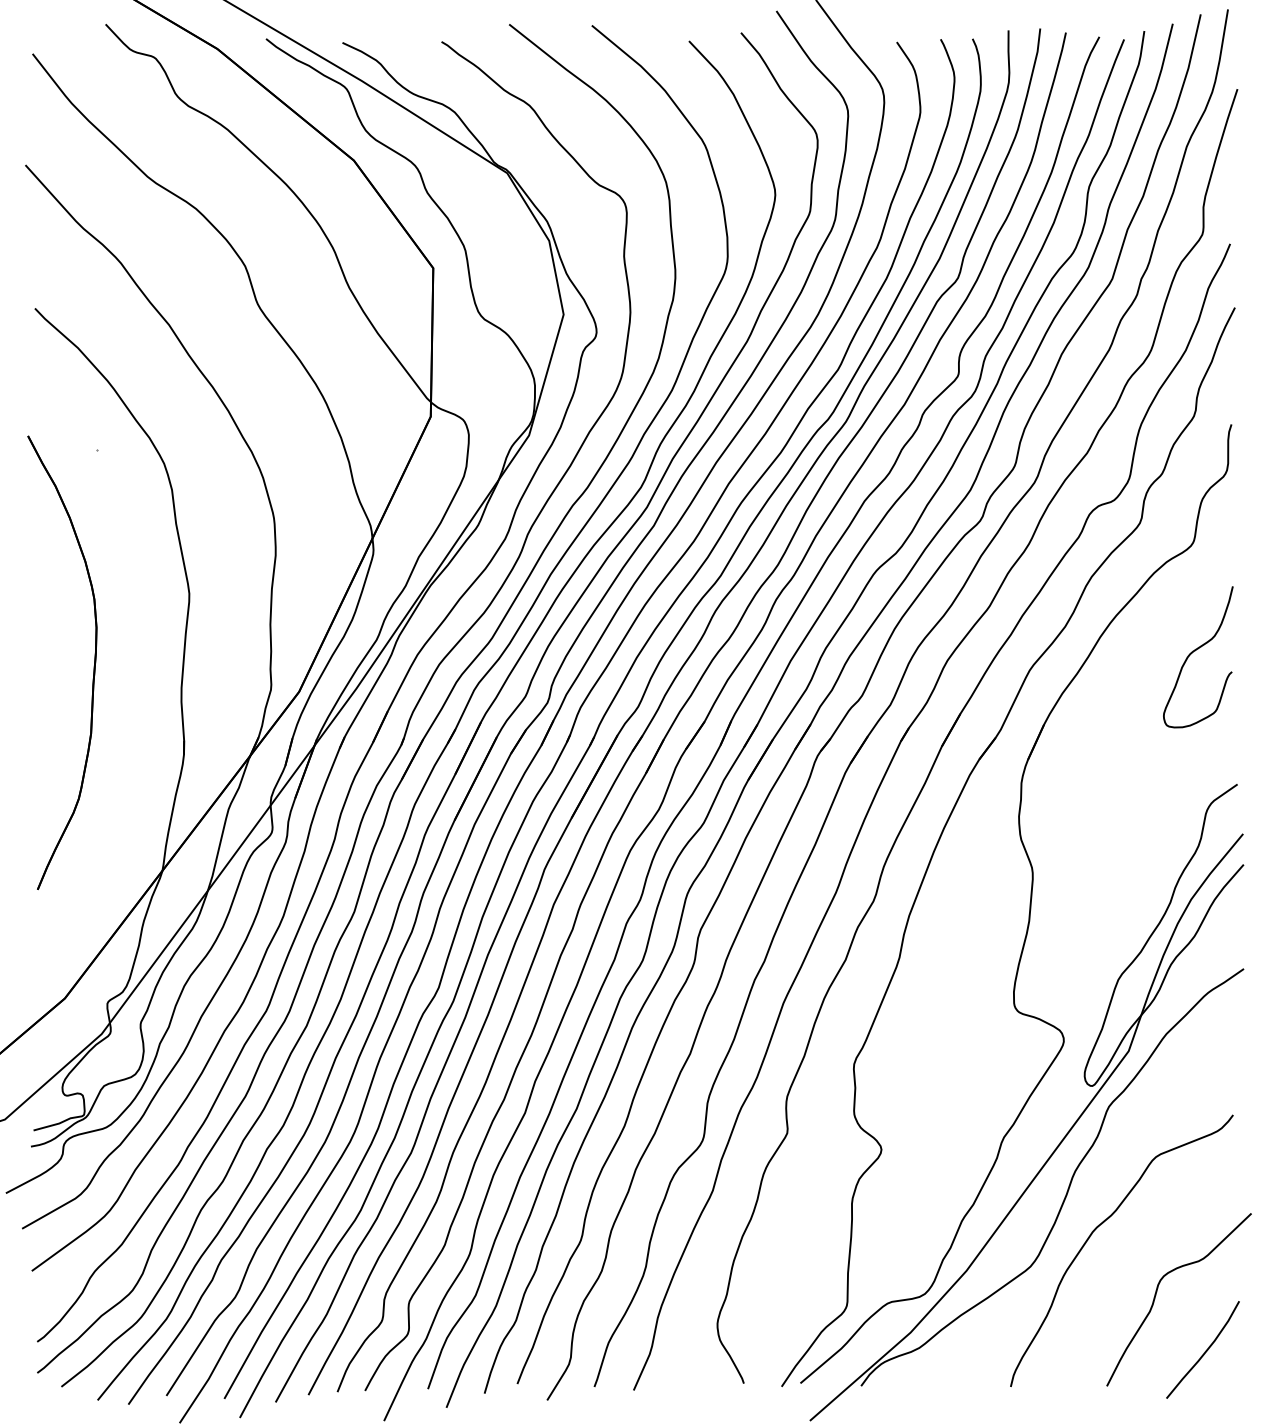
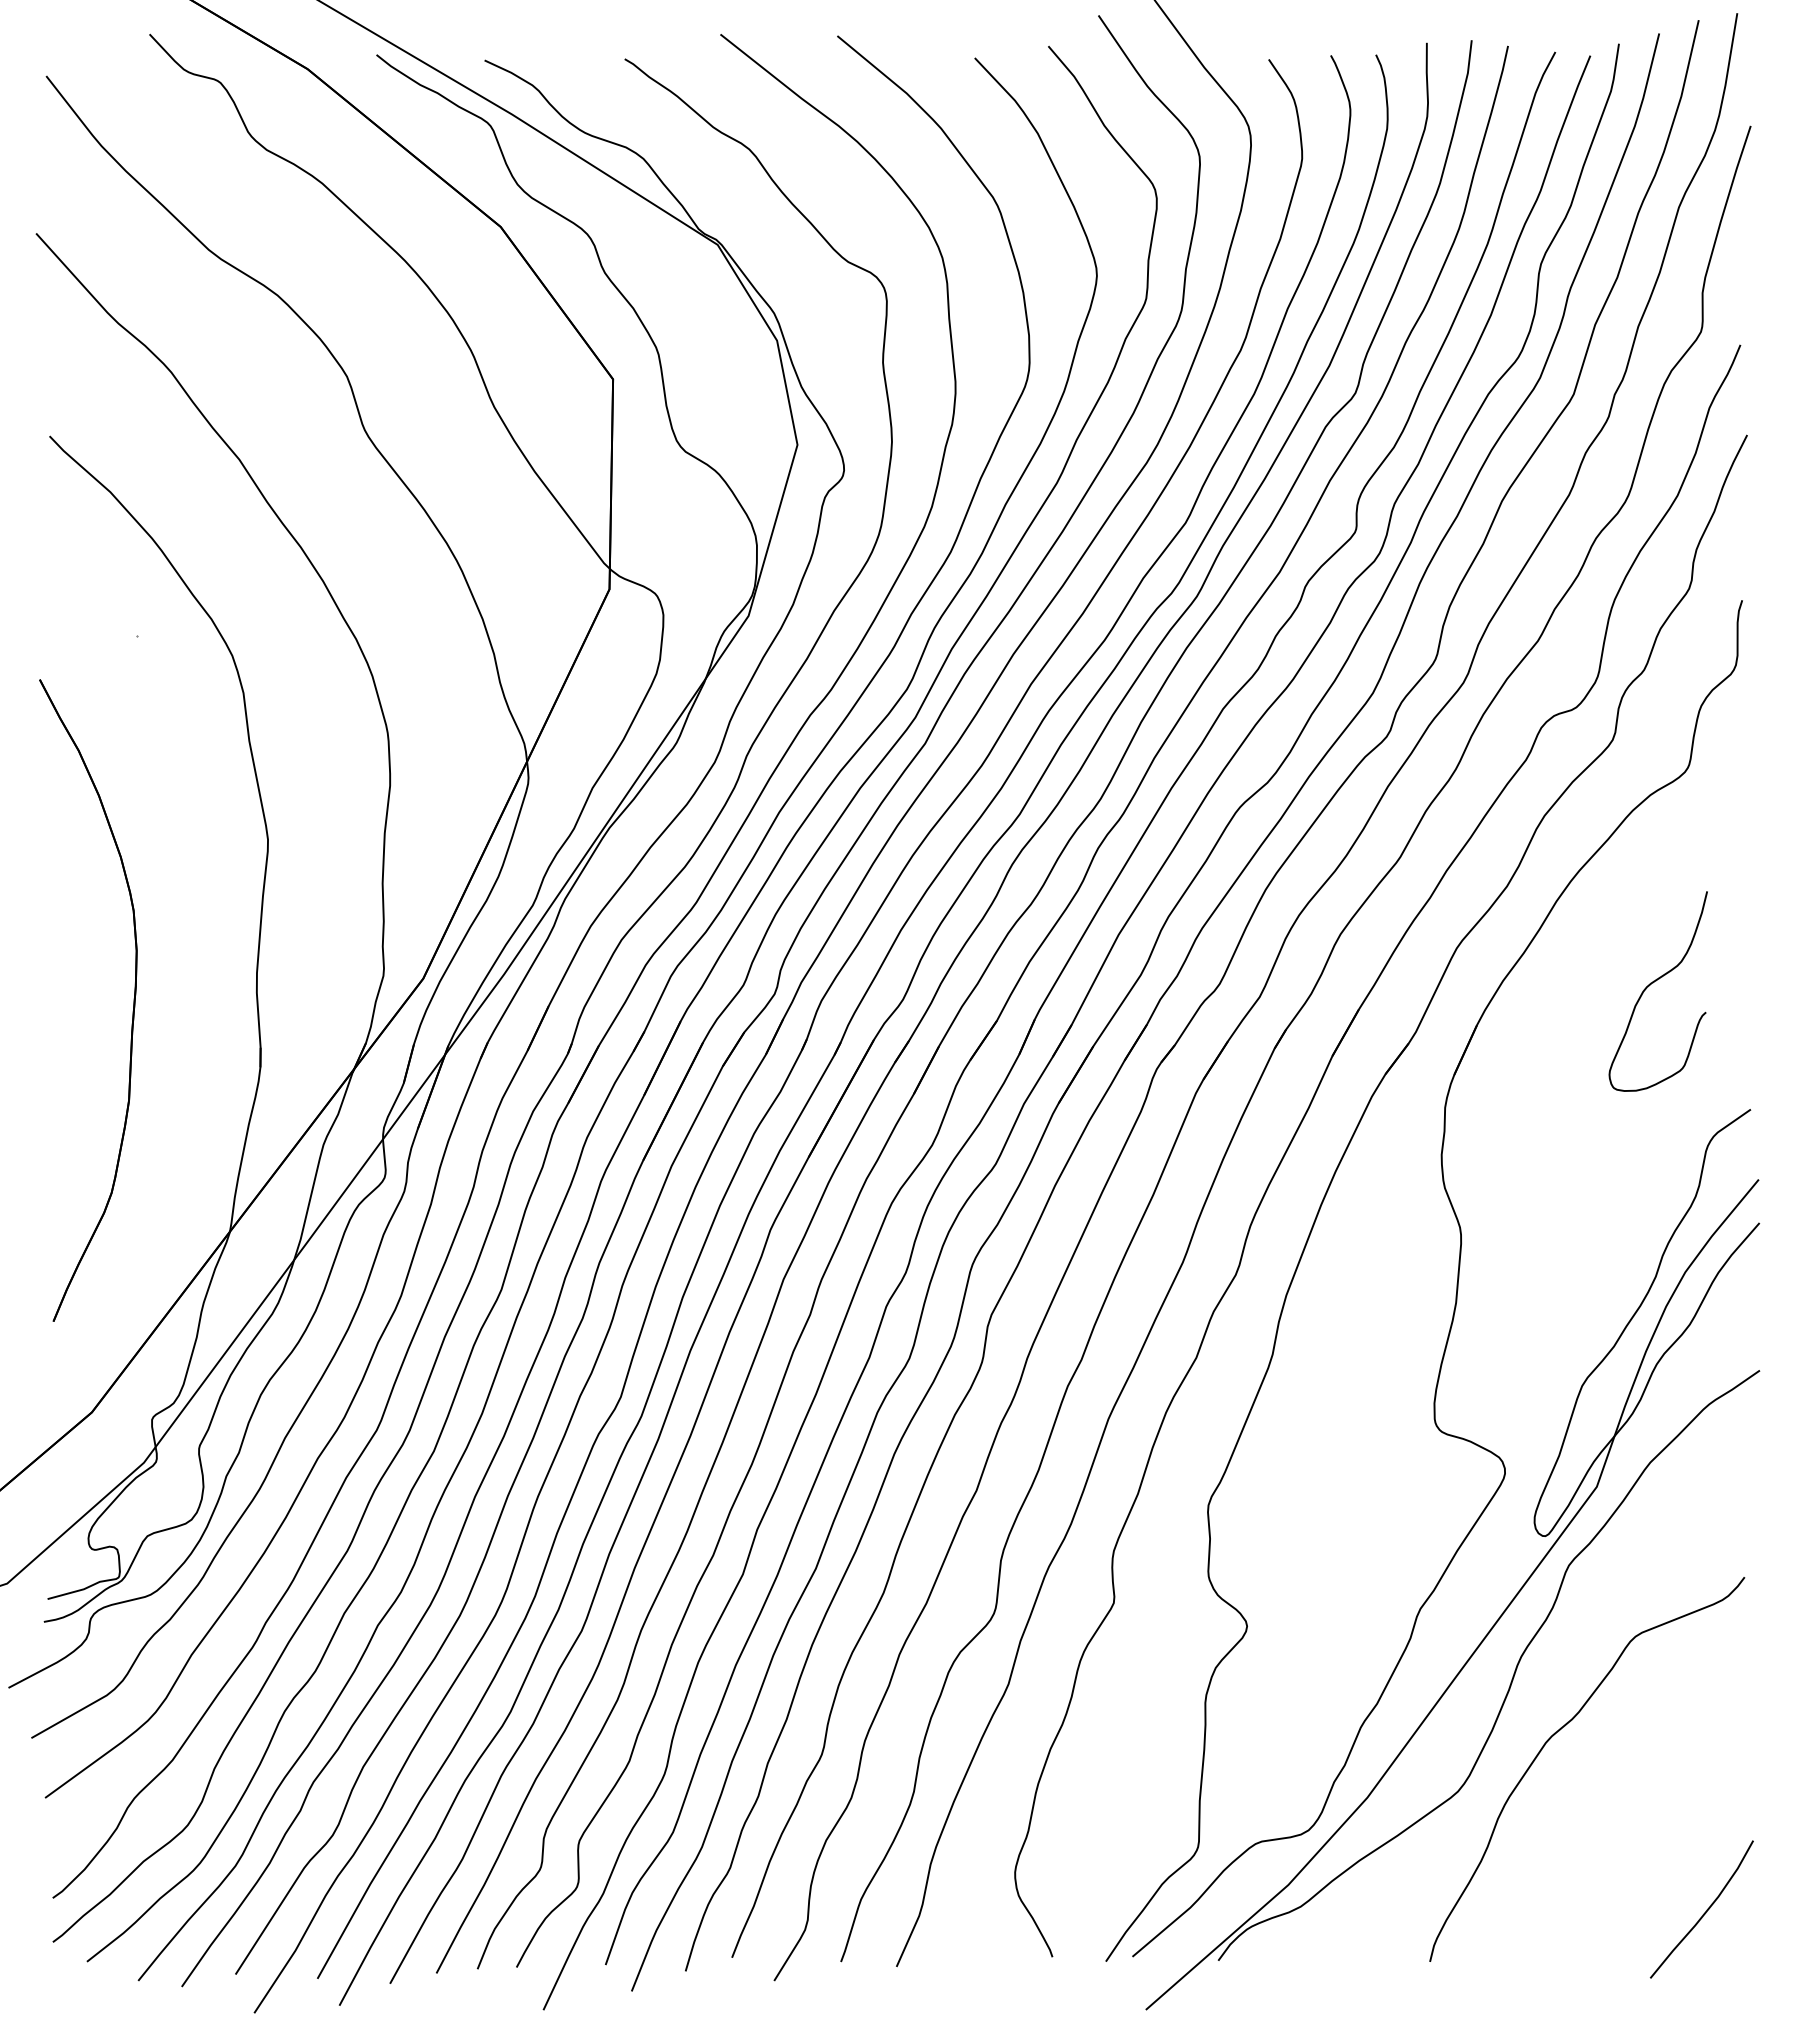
curve: (1194, 651) -> (1653, 983), moved
part: (94, 662) -> (133, 1000), moved
curve: (1156, 1293) -> (1636, 1829), removed

